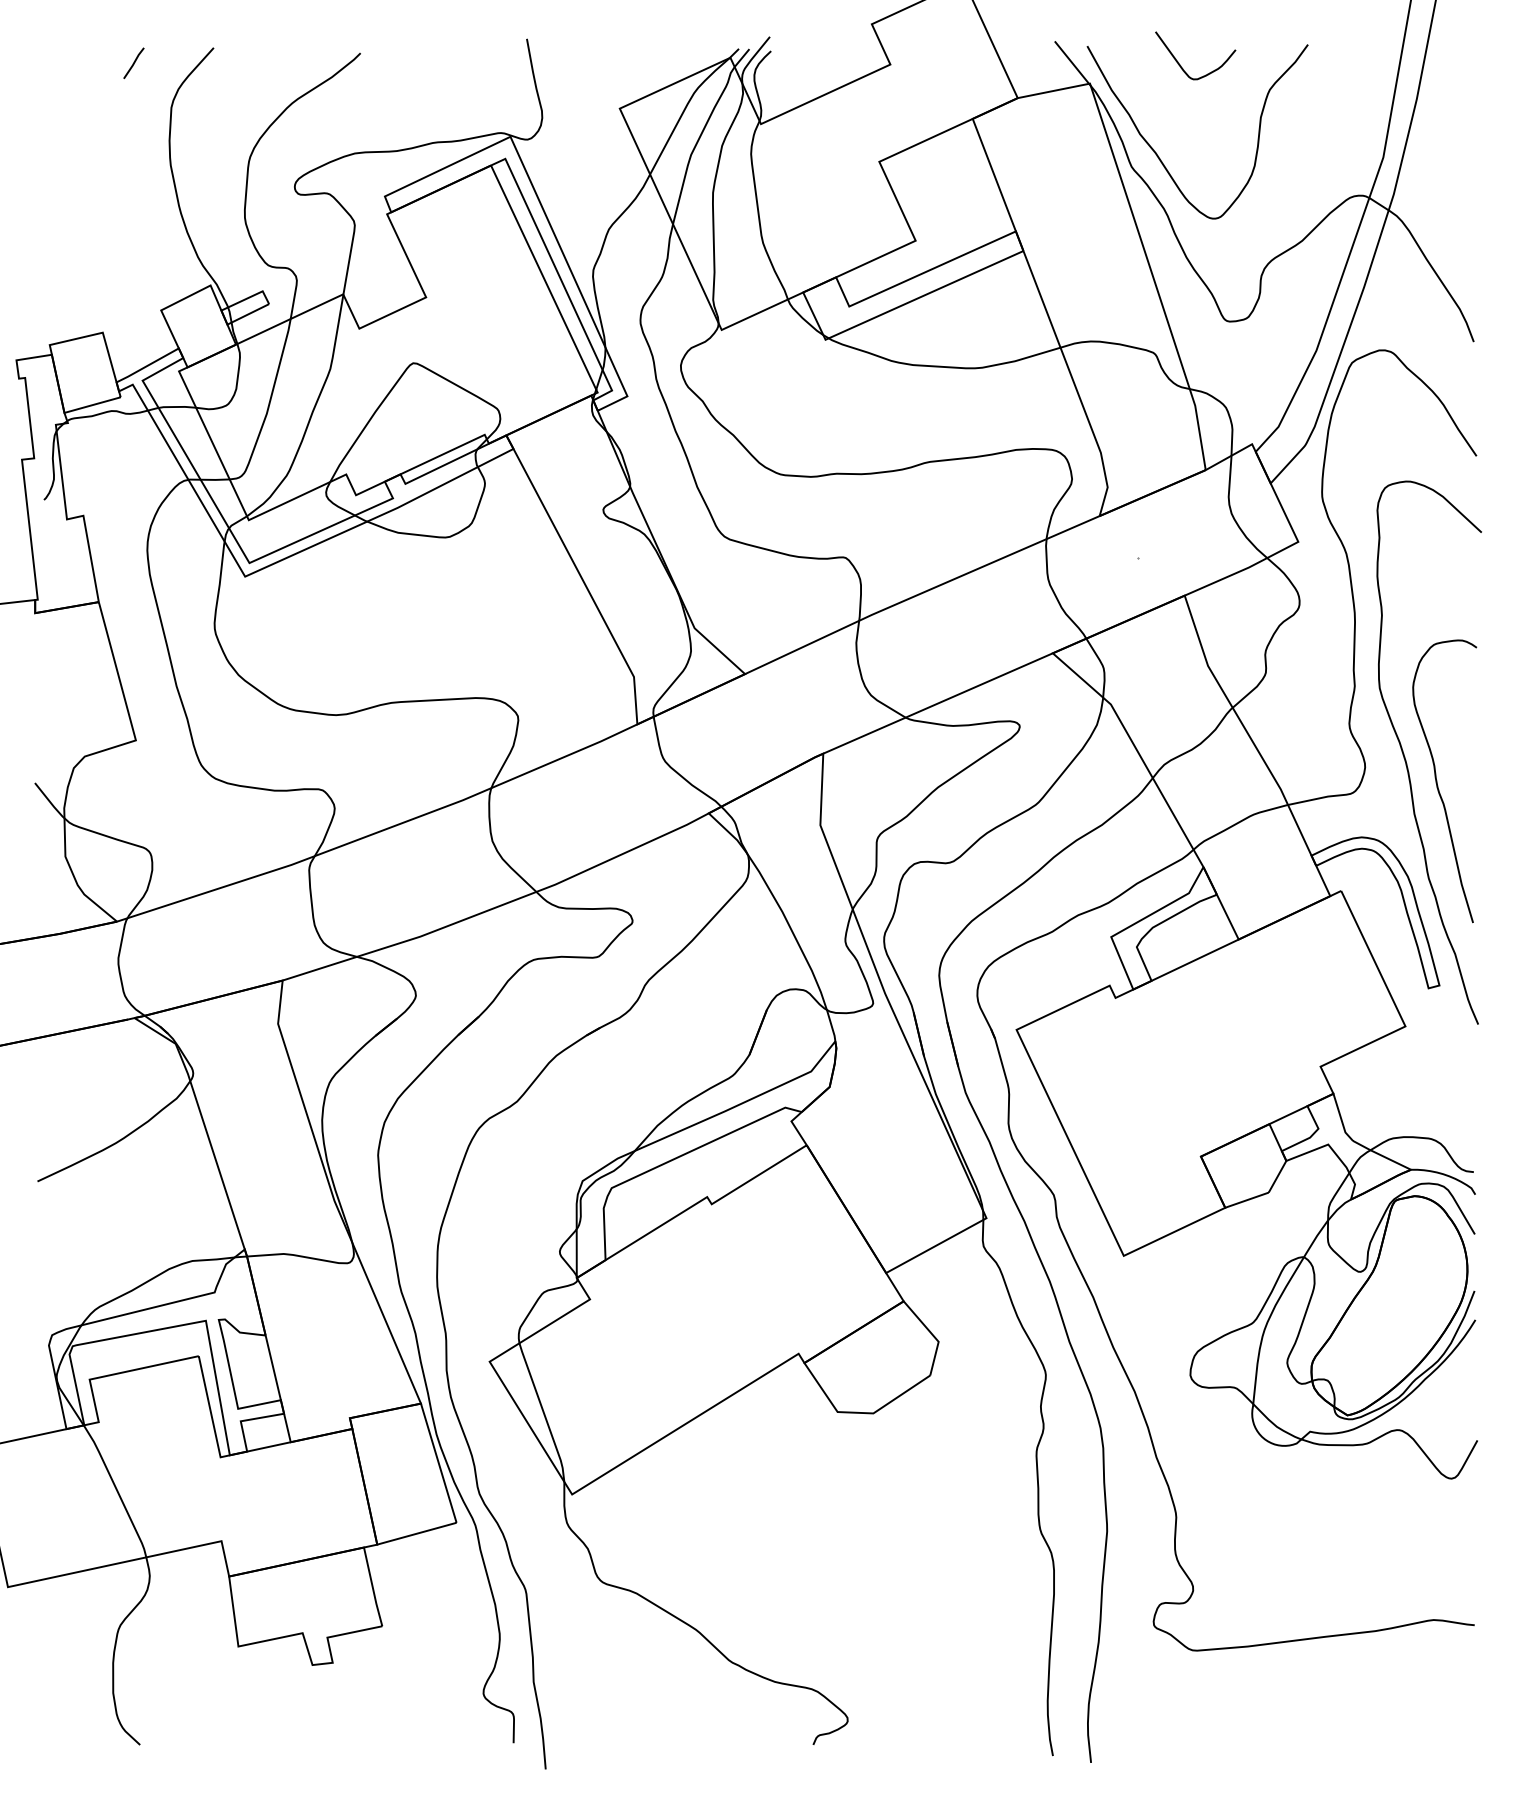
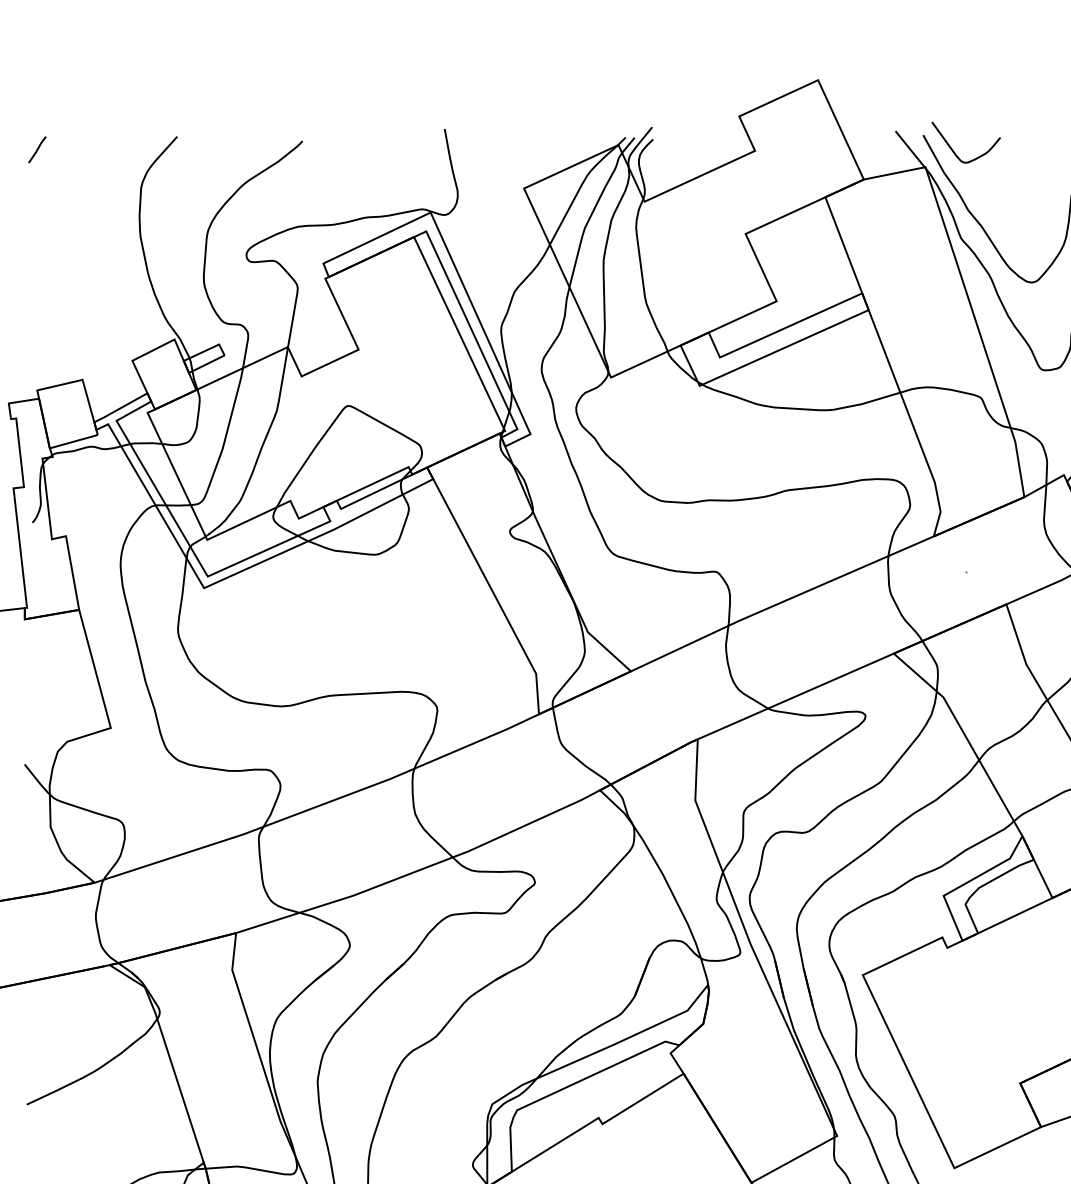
line: (133, 62) -> (37, 149), moved
curve: (1181, 65) -> (954, 150), moved

